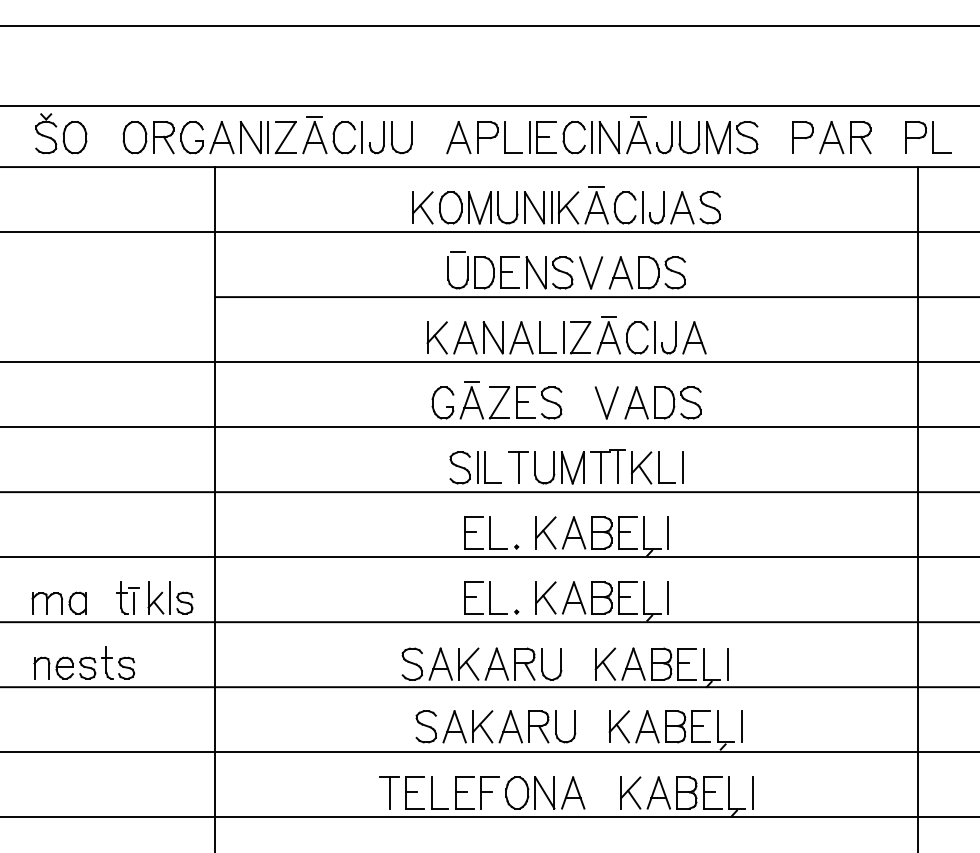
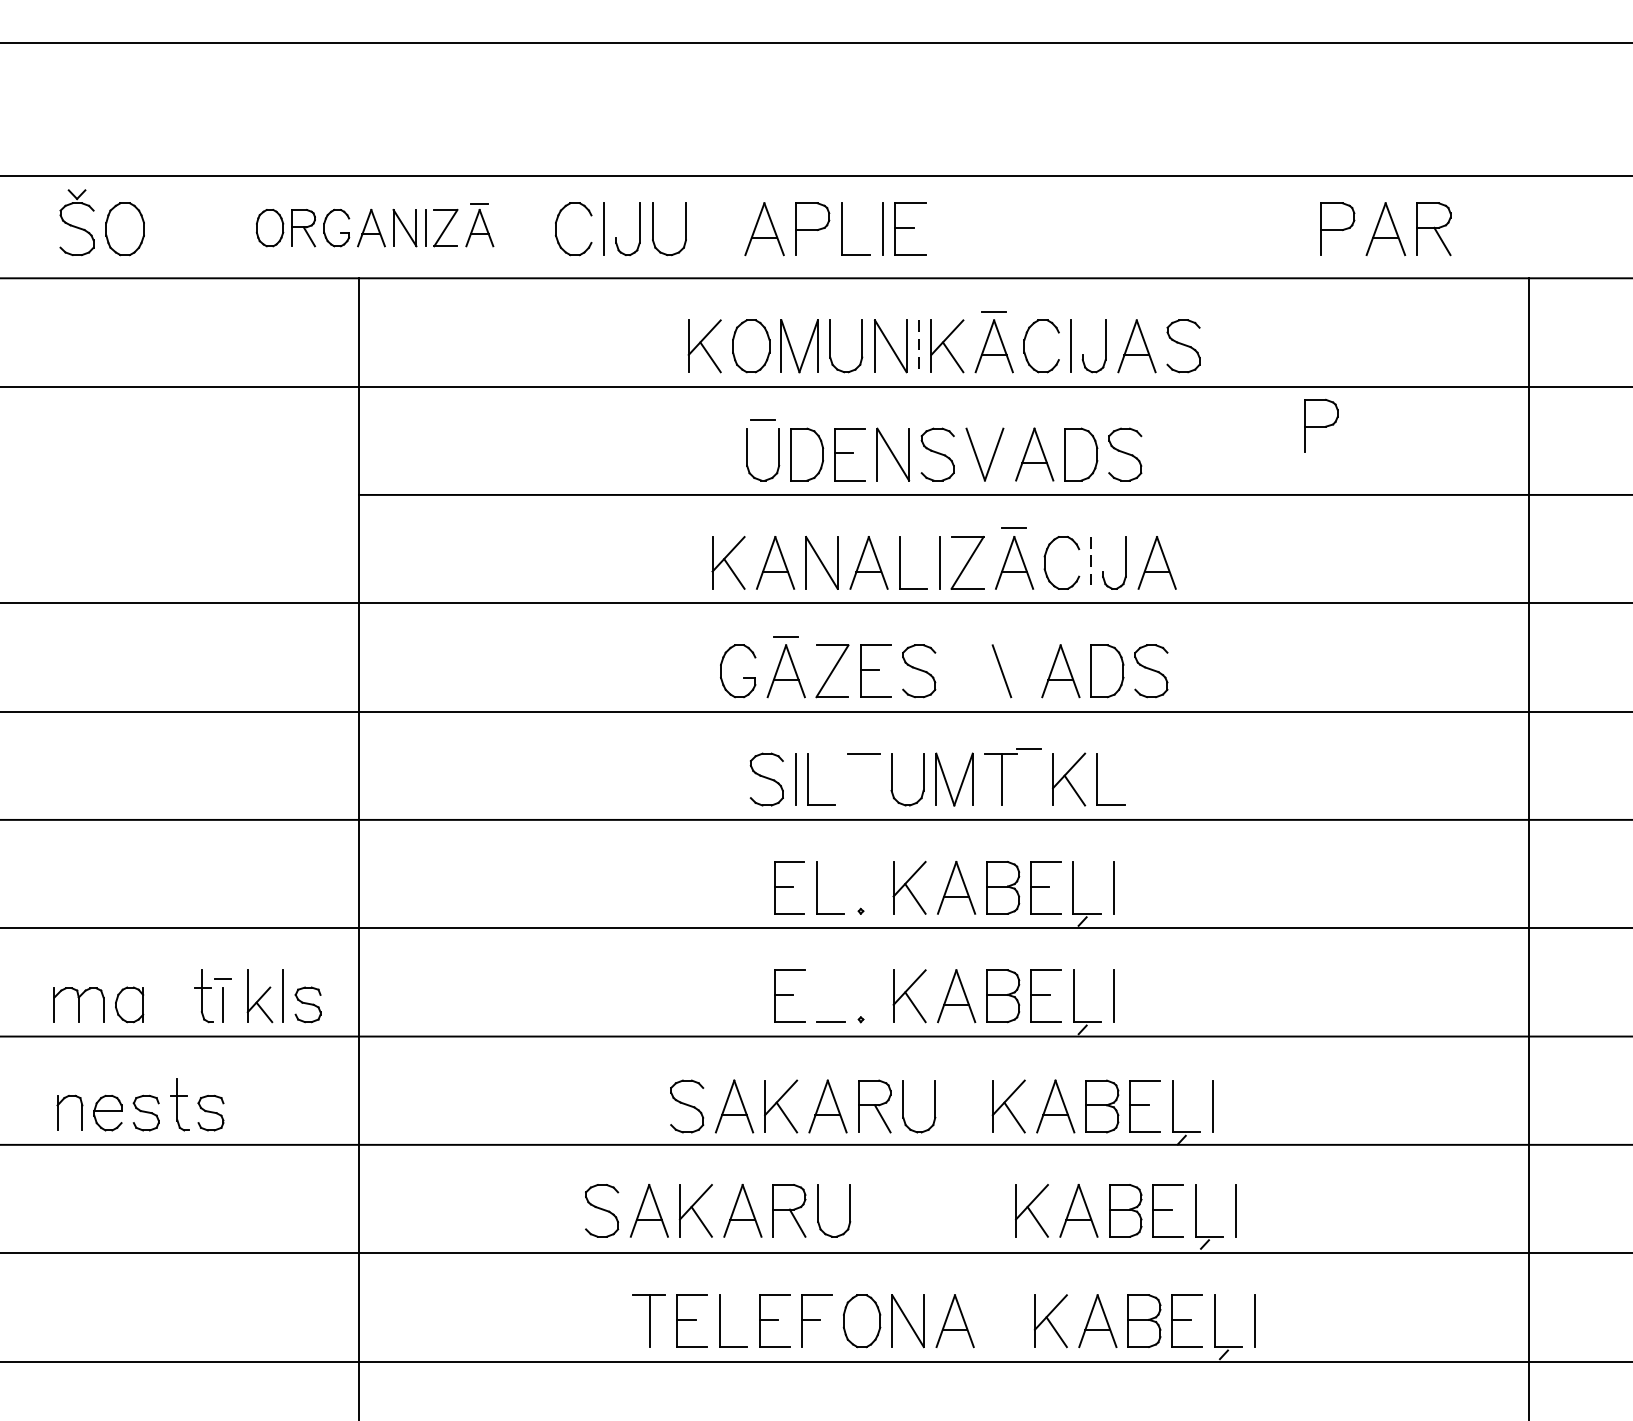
part: (224, 135) -> (374, 225), size x0.7
part: (928, 137) -> (1547, 228), removed
part: (657, 142) -> (1095, 237), removed
line: (551, 207) -> (918, 345), solid -> dashed
part: (792, 255) -> (1320, 425), added
line: (654, 337) -> (1090, 562), solid -> dashed
line: (611, 402) -> (1018, 670), removed
line: (518, 467) -> (863, 778), removed
line: (617, 467) -> (1028, 778), removed
line: (682, 467) -> (1137, 778), removed
line: (490, 597) -> (817, 995), removed
part: (502, 730) -> (729, 1216), moved

